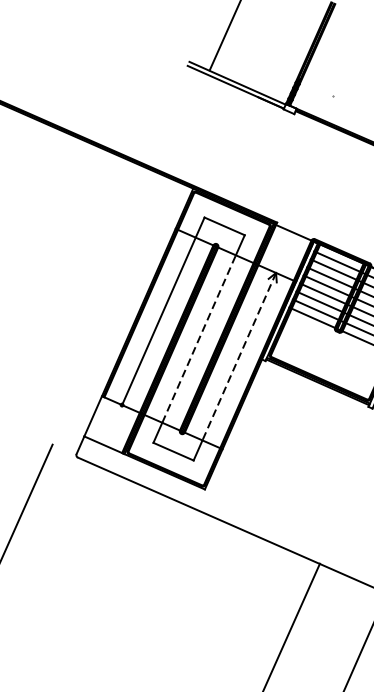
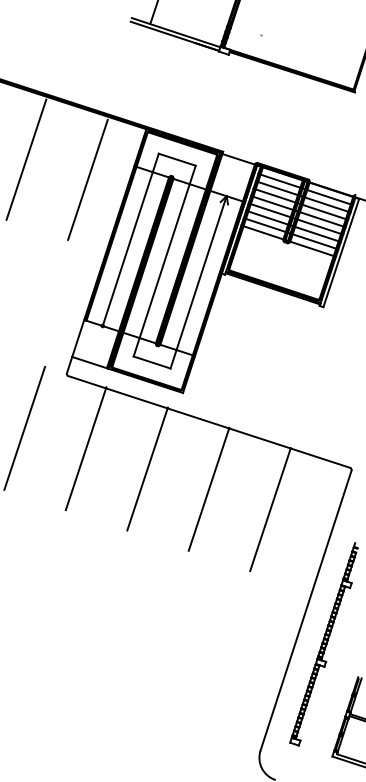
line: (55, 209) -> (26, 159), added
line: (121, 238) -> (87, 179), added
line: (198, 339) -> (164, 261), dashed -> solid
line: (239, 357) -> (201, 273), dashed -> solid
line: (88, 540) -> (85, 448), added
line: (156, 570) -> (147, 468), added
line: (222, 599) -> (208, 488), added

